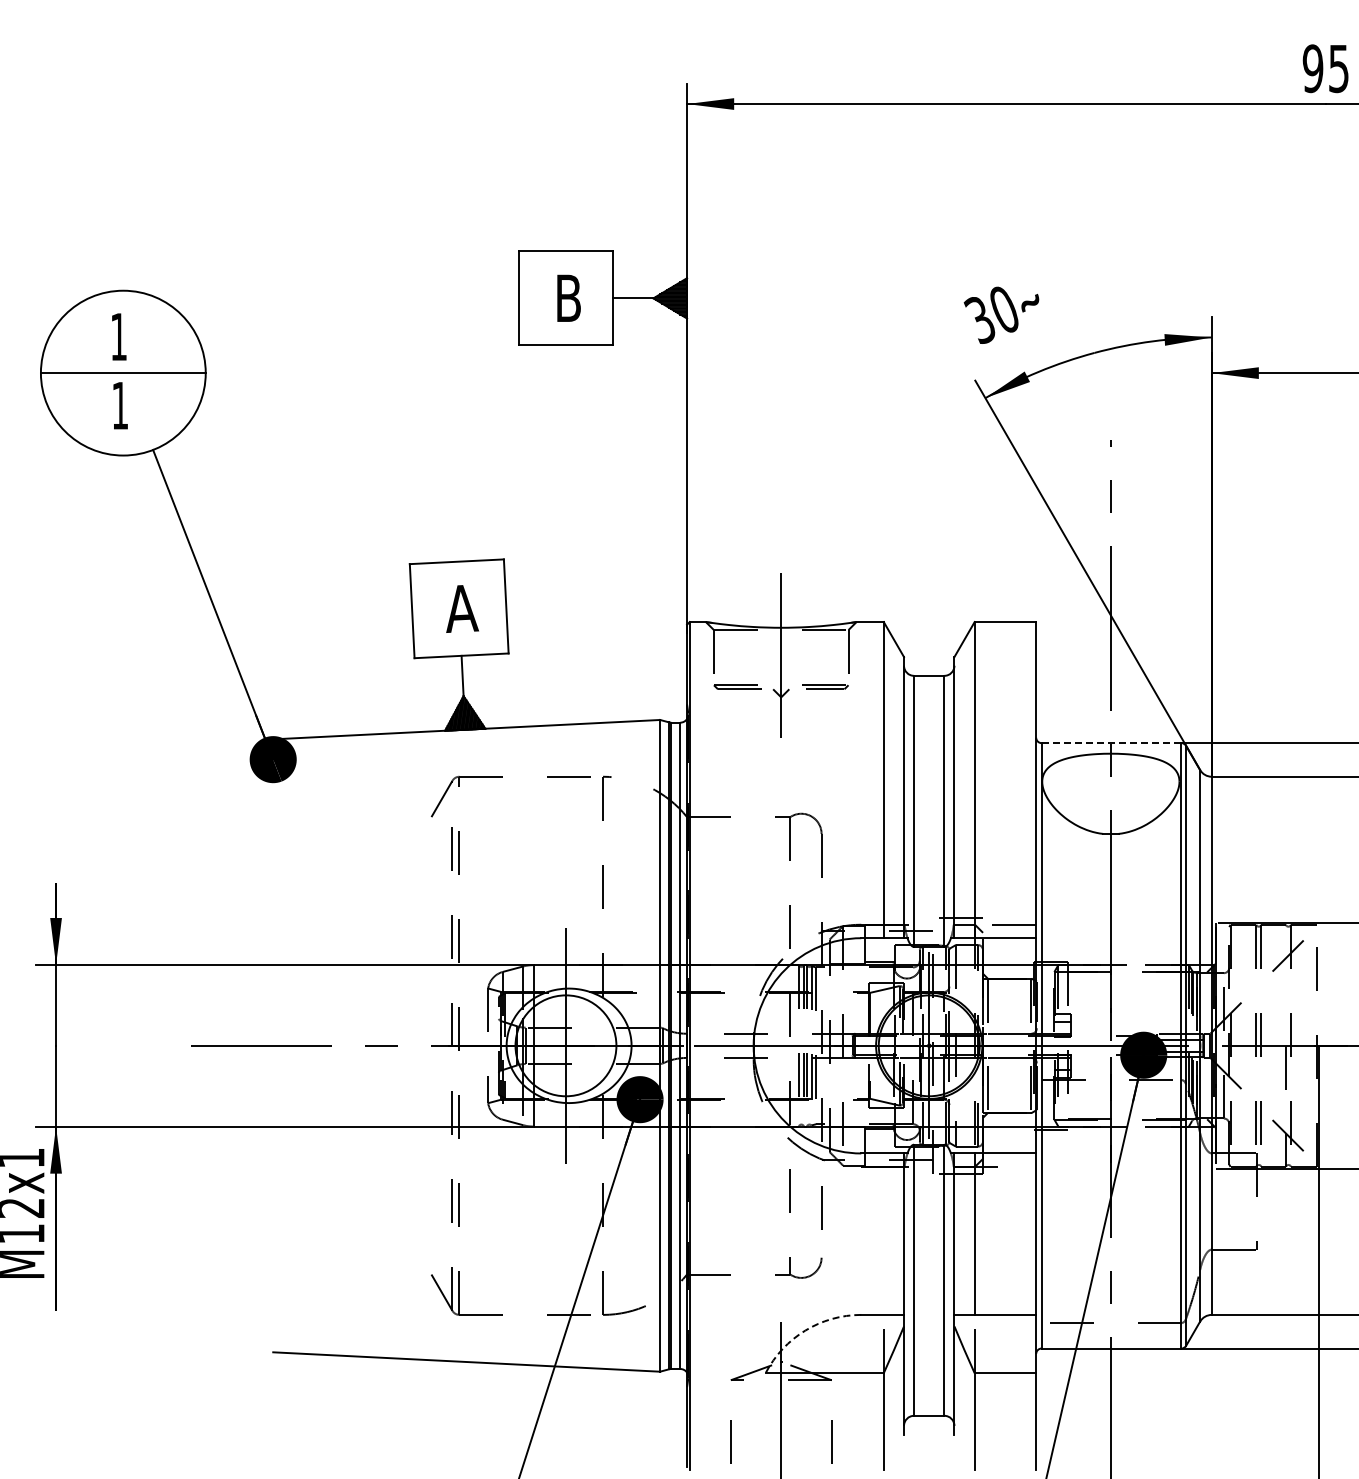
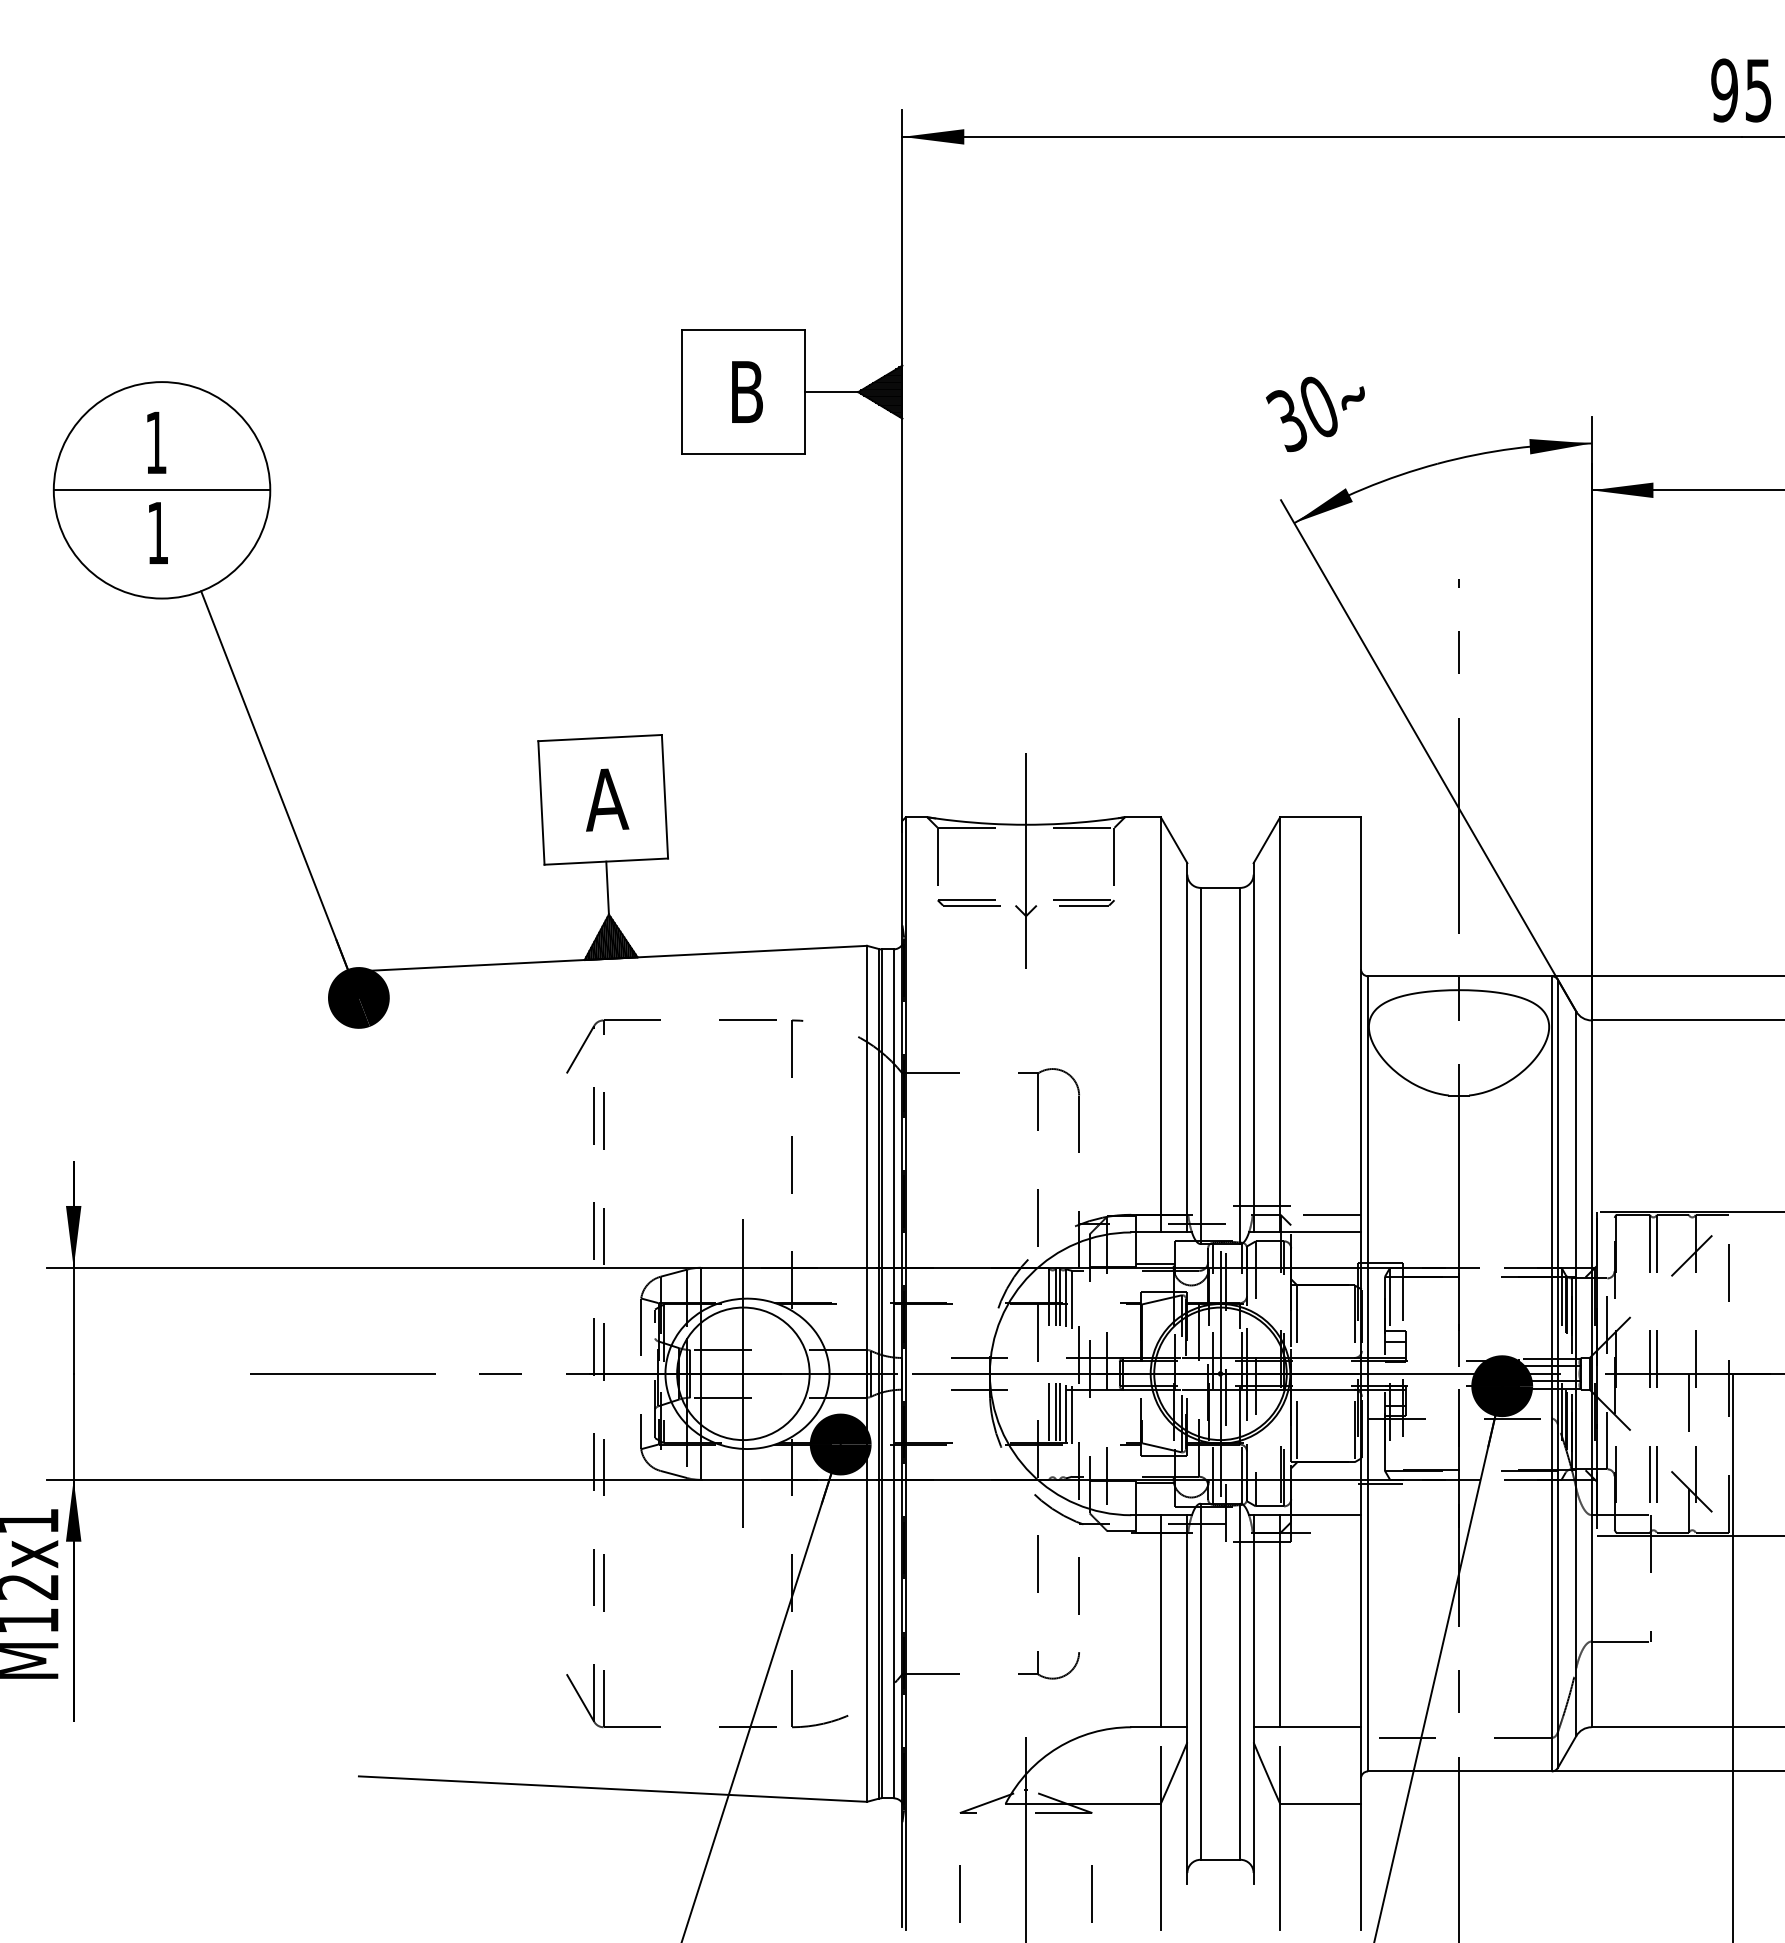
line: (1111, 743) -> (1459, 976), dashed -> solid
line: (883, 1233) -> (1160, 1620), added
arc: (805, 1330) -> (1057, 1747), dashed -> solid

